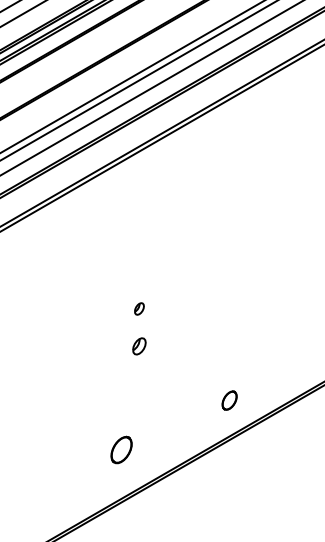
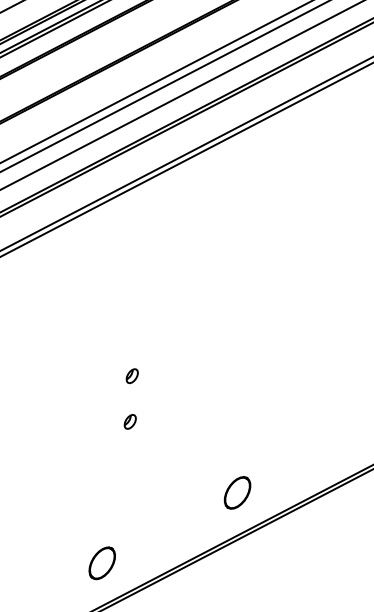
part: (139, 346) -> (130, 421), size x0.71
part: (229, 400) -> (237, 492), size x1.43
part: (121, 449) -> (102, 562), moved

